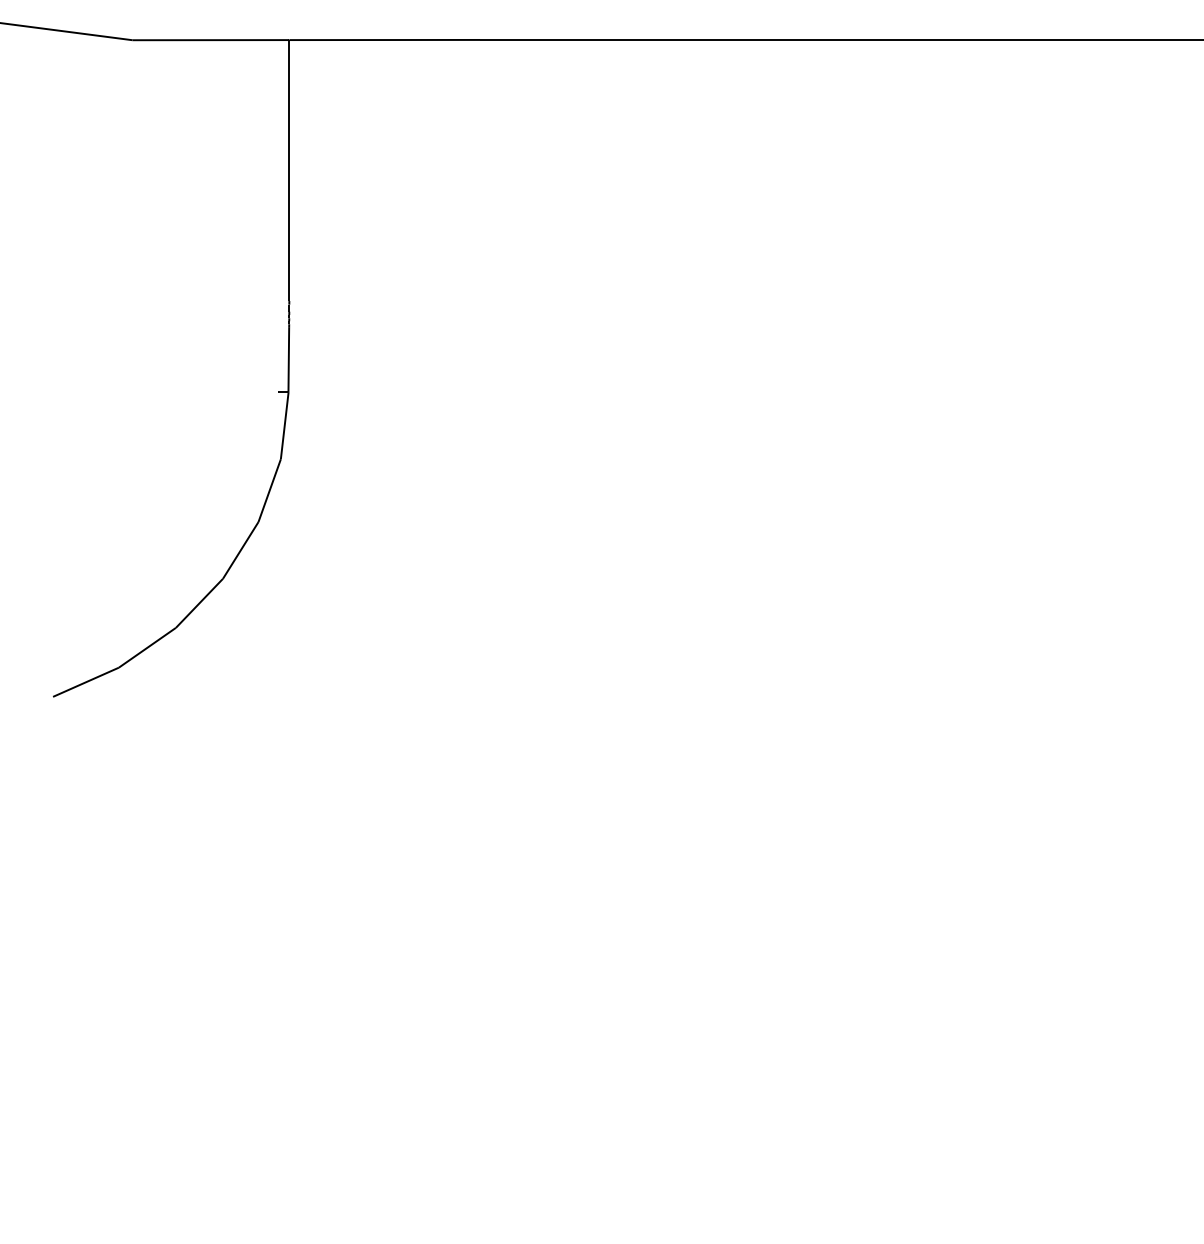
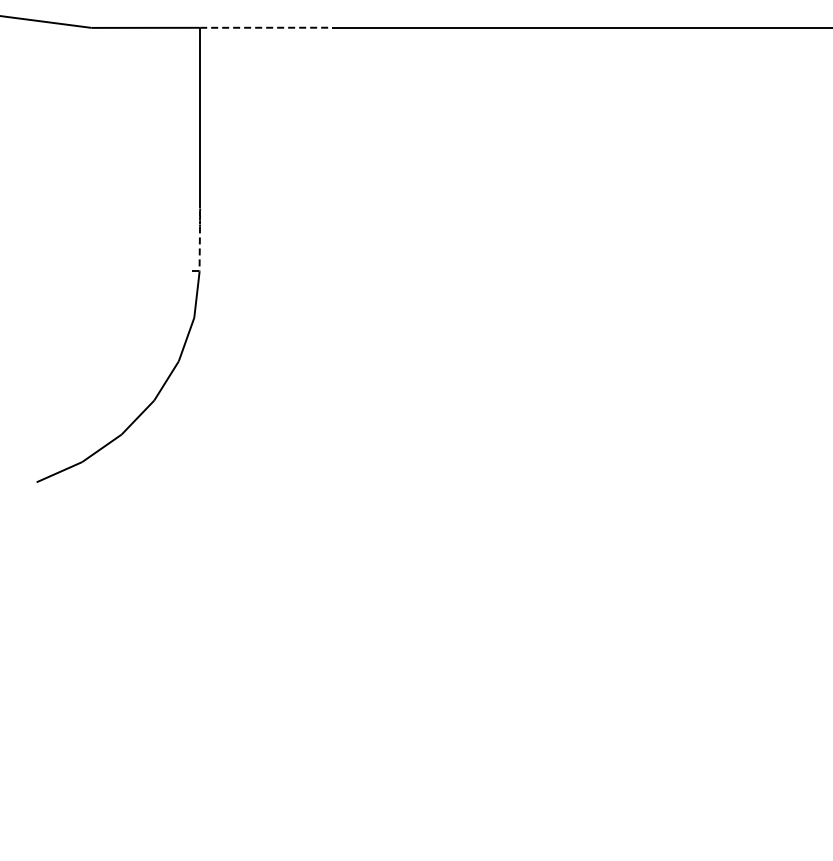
line: (385, 39) -> (266, 27), solid -> dashed
line: (288, 360) -> (199, 249), solid -> dashed

